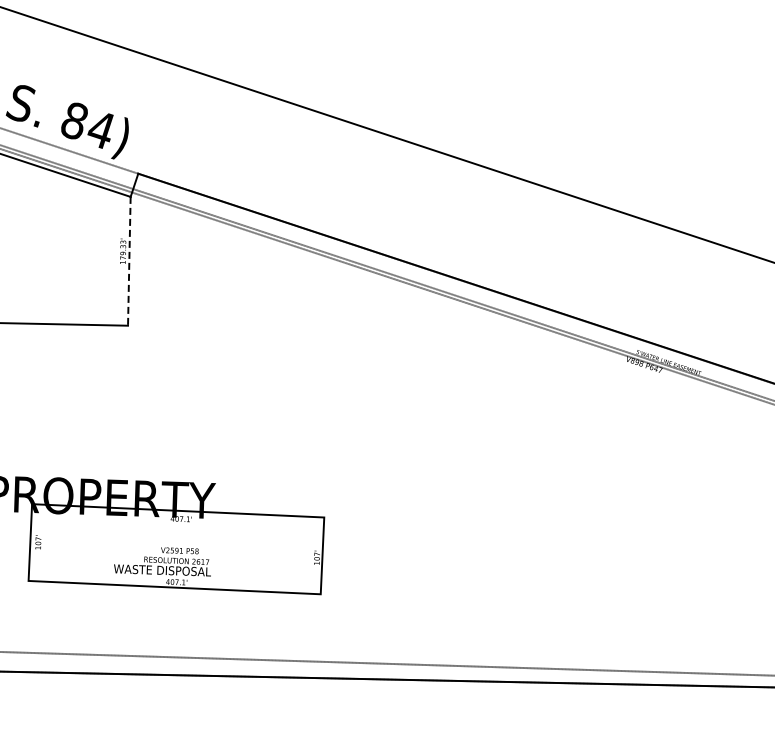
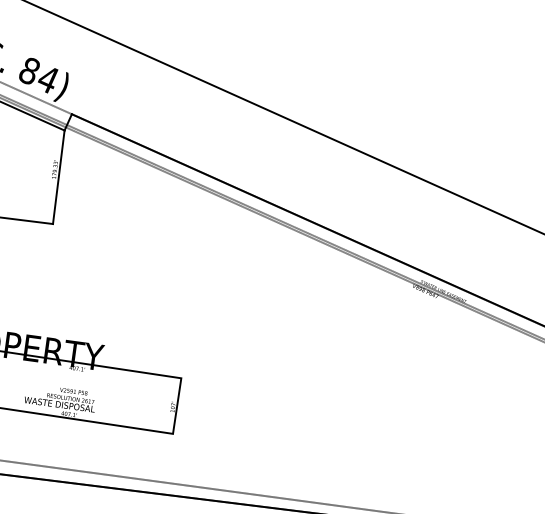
line: (129, 261) -> (58, 177), dashed -> solid

